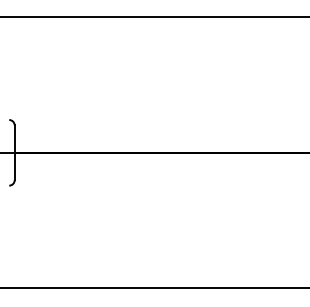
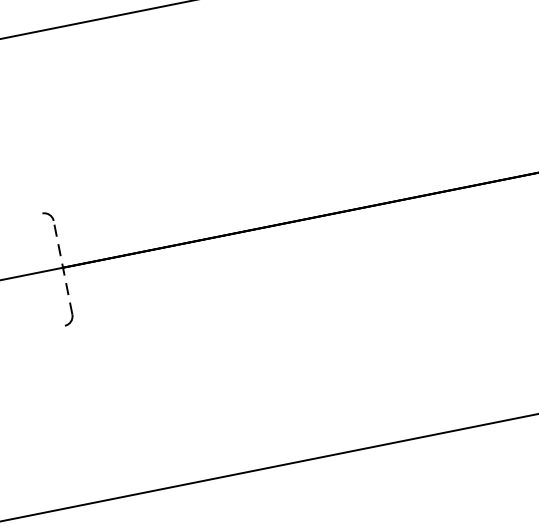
line: (14, 152) -> (62, 267), solid -> dashed

